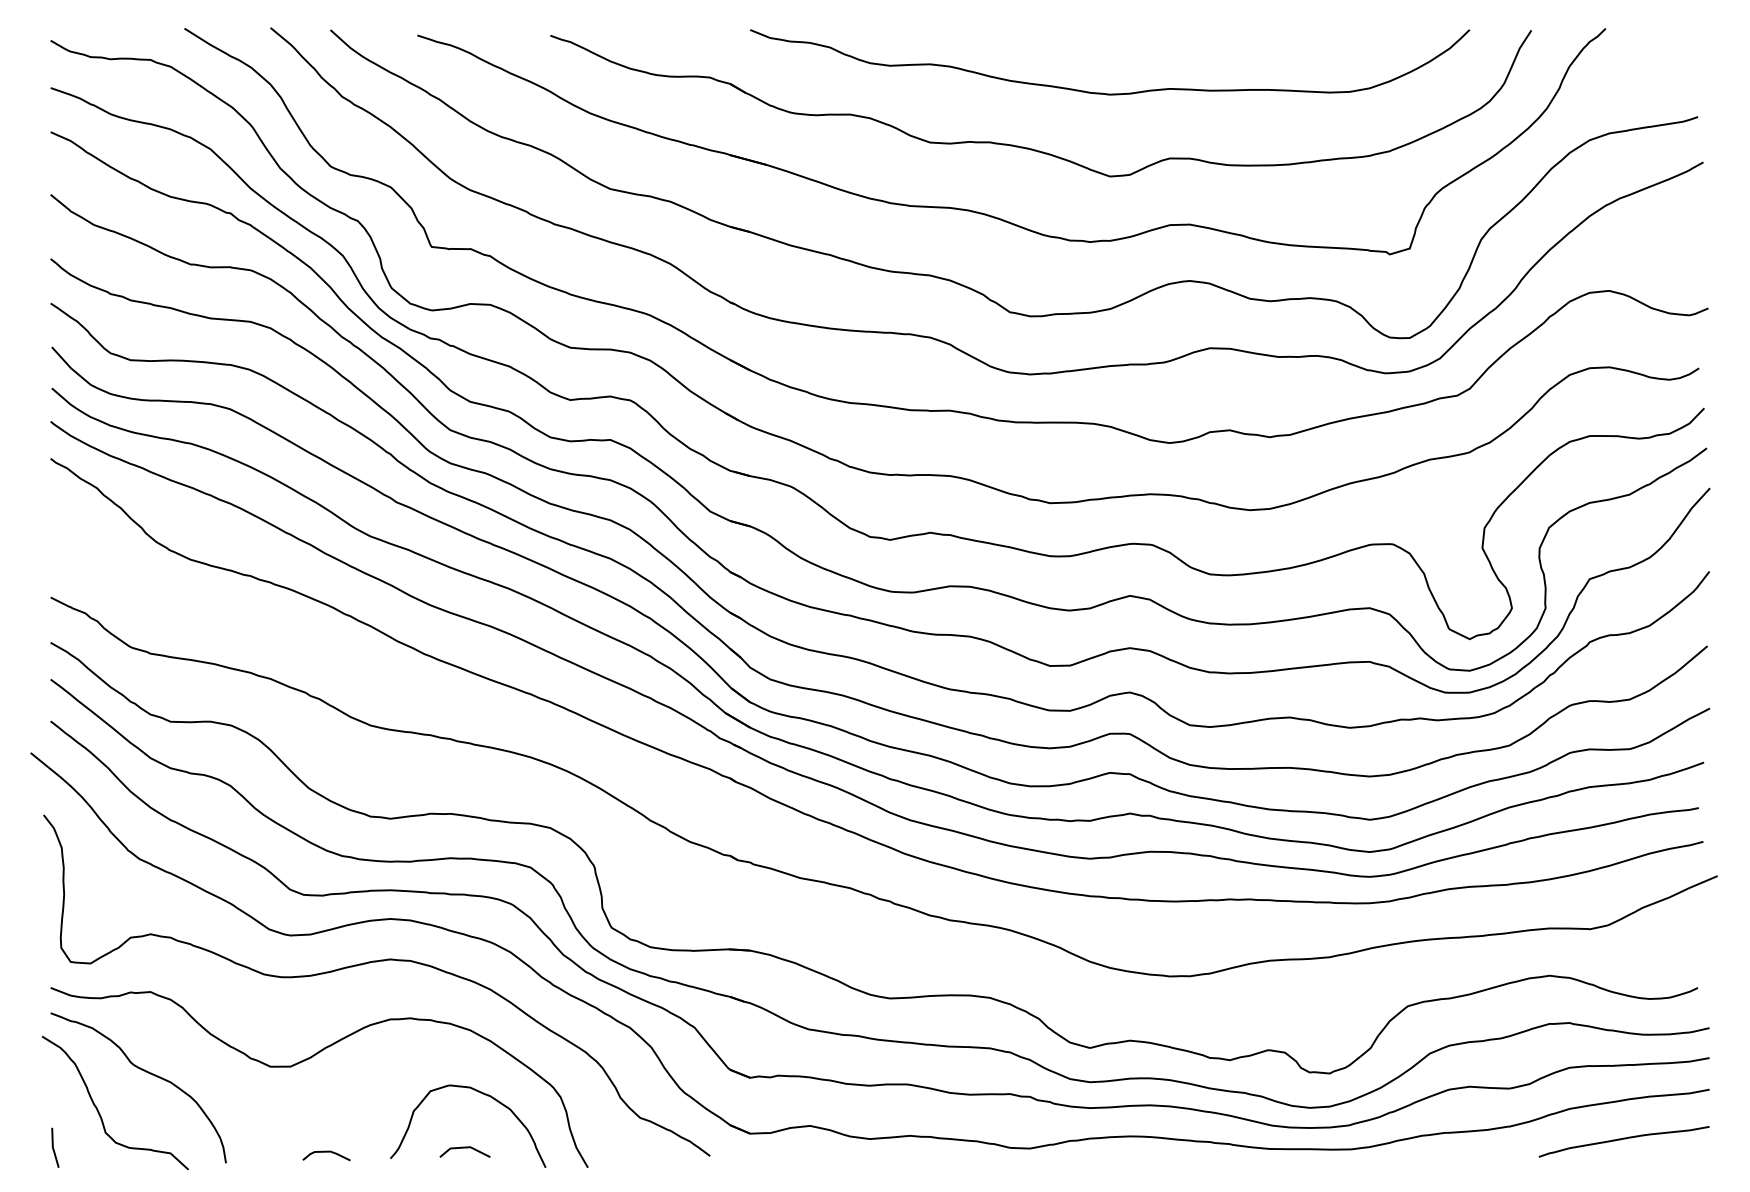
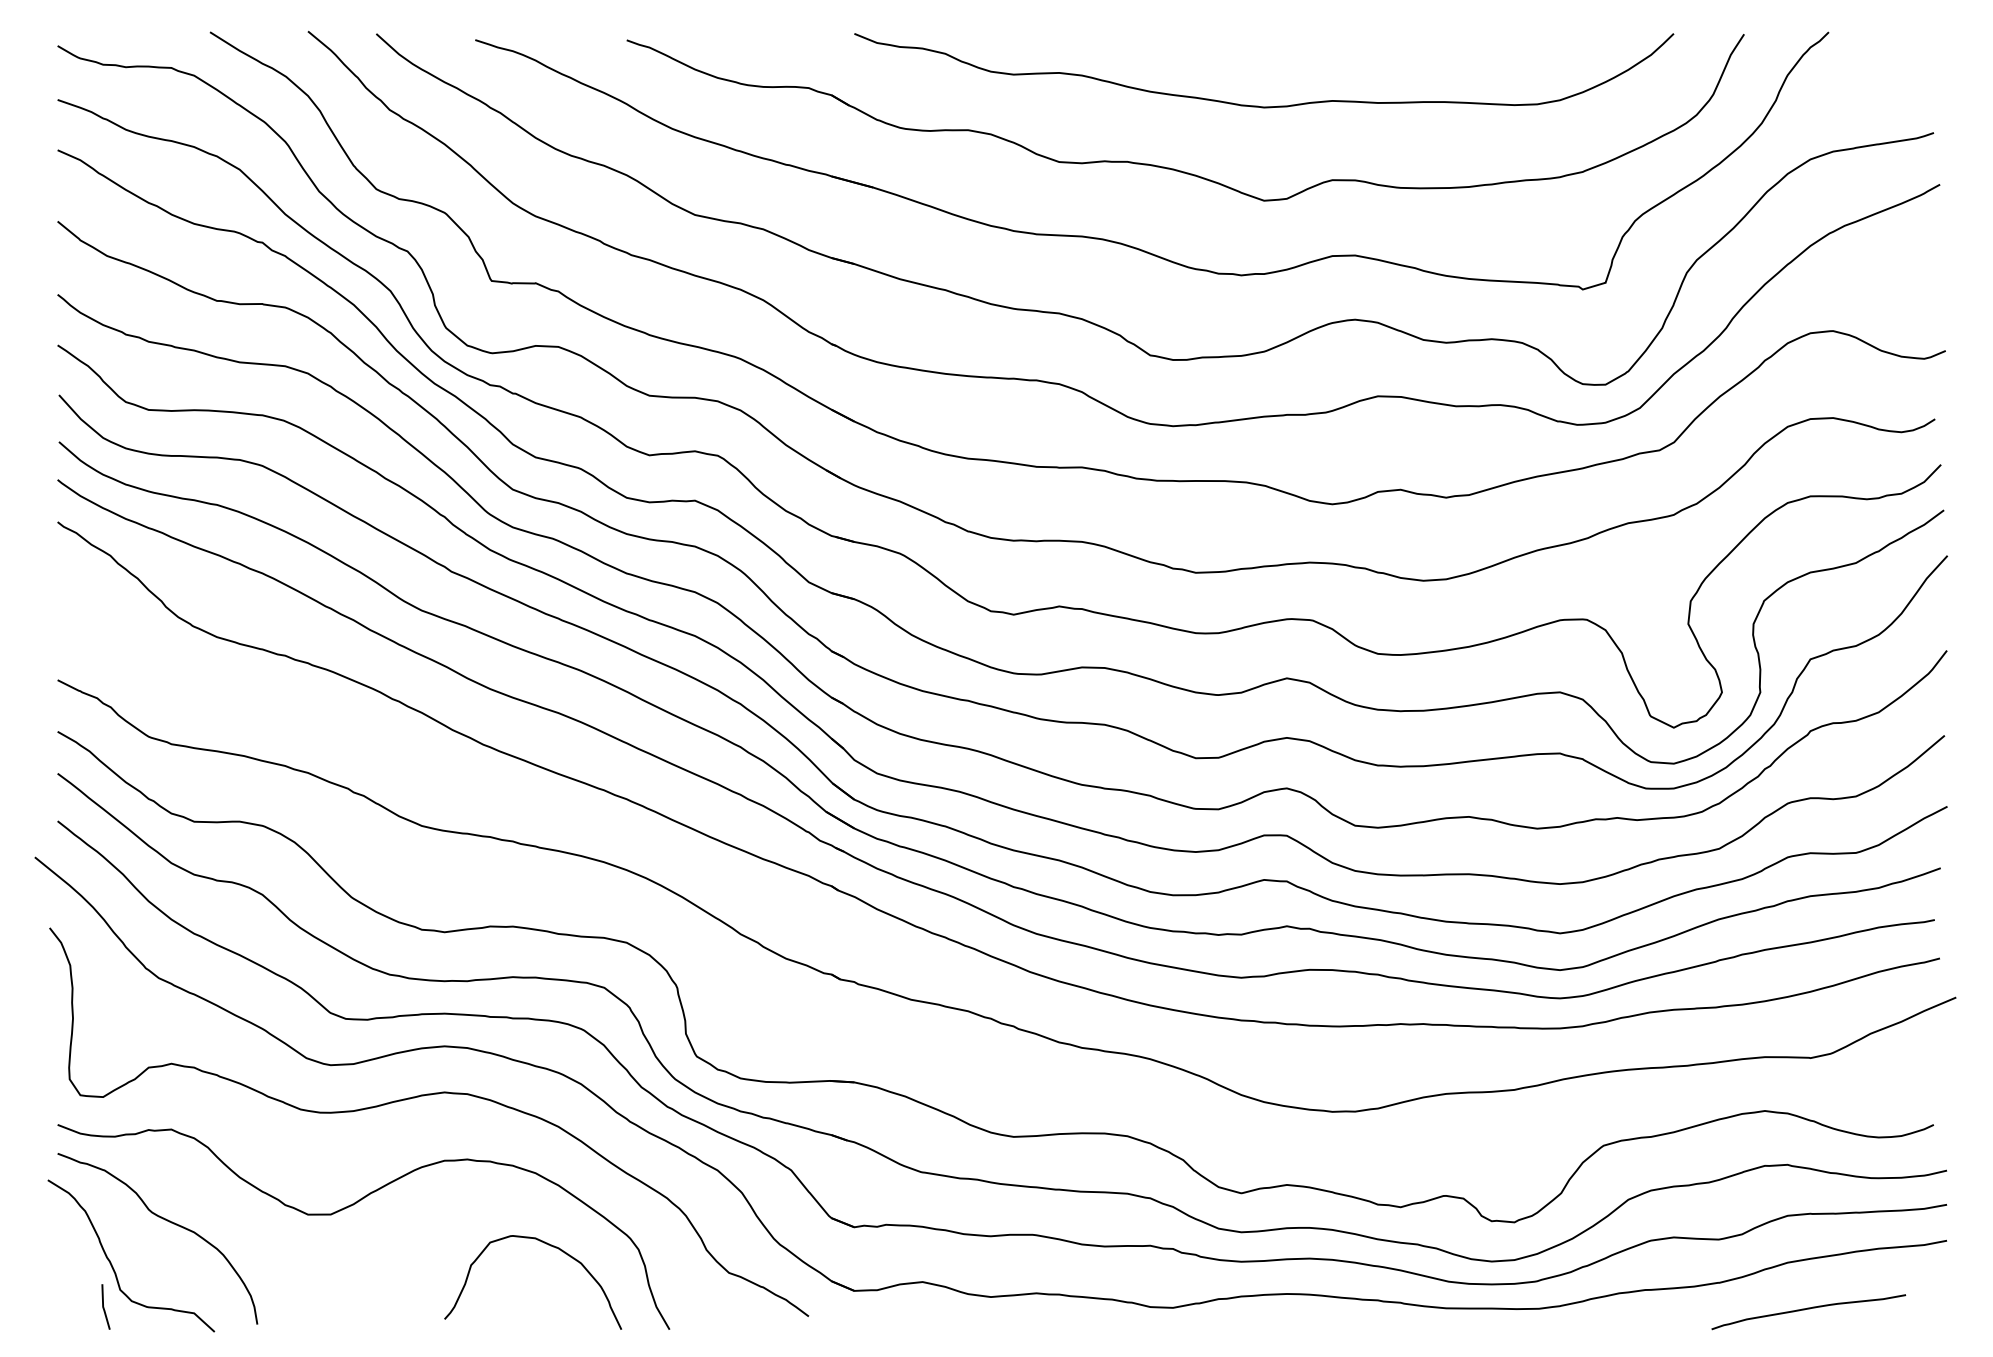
curve: (1623, 1139) -> (1808, 1309), moved
line: (54, 1148) -> (104, 1307), moved
line: (464, 1148) -> (529, 1307), removed
curve: (326, 1152) -> (371, 1312), removed

